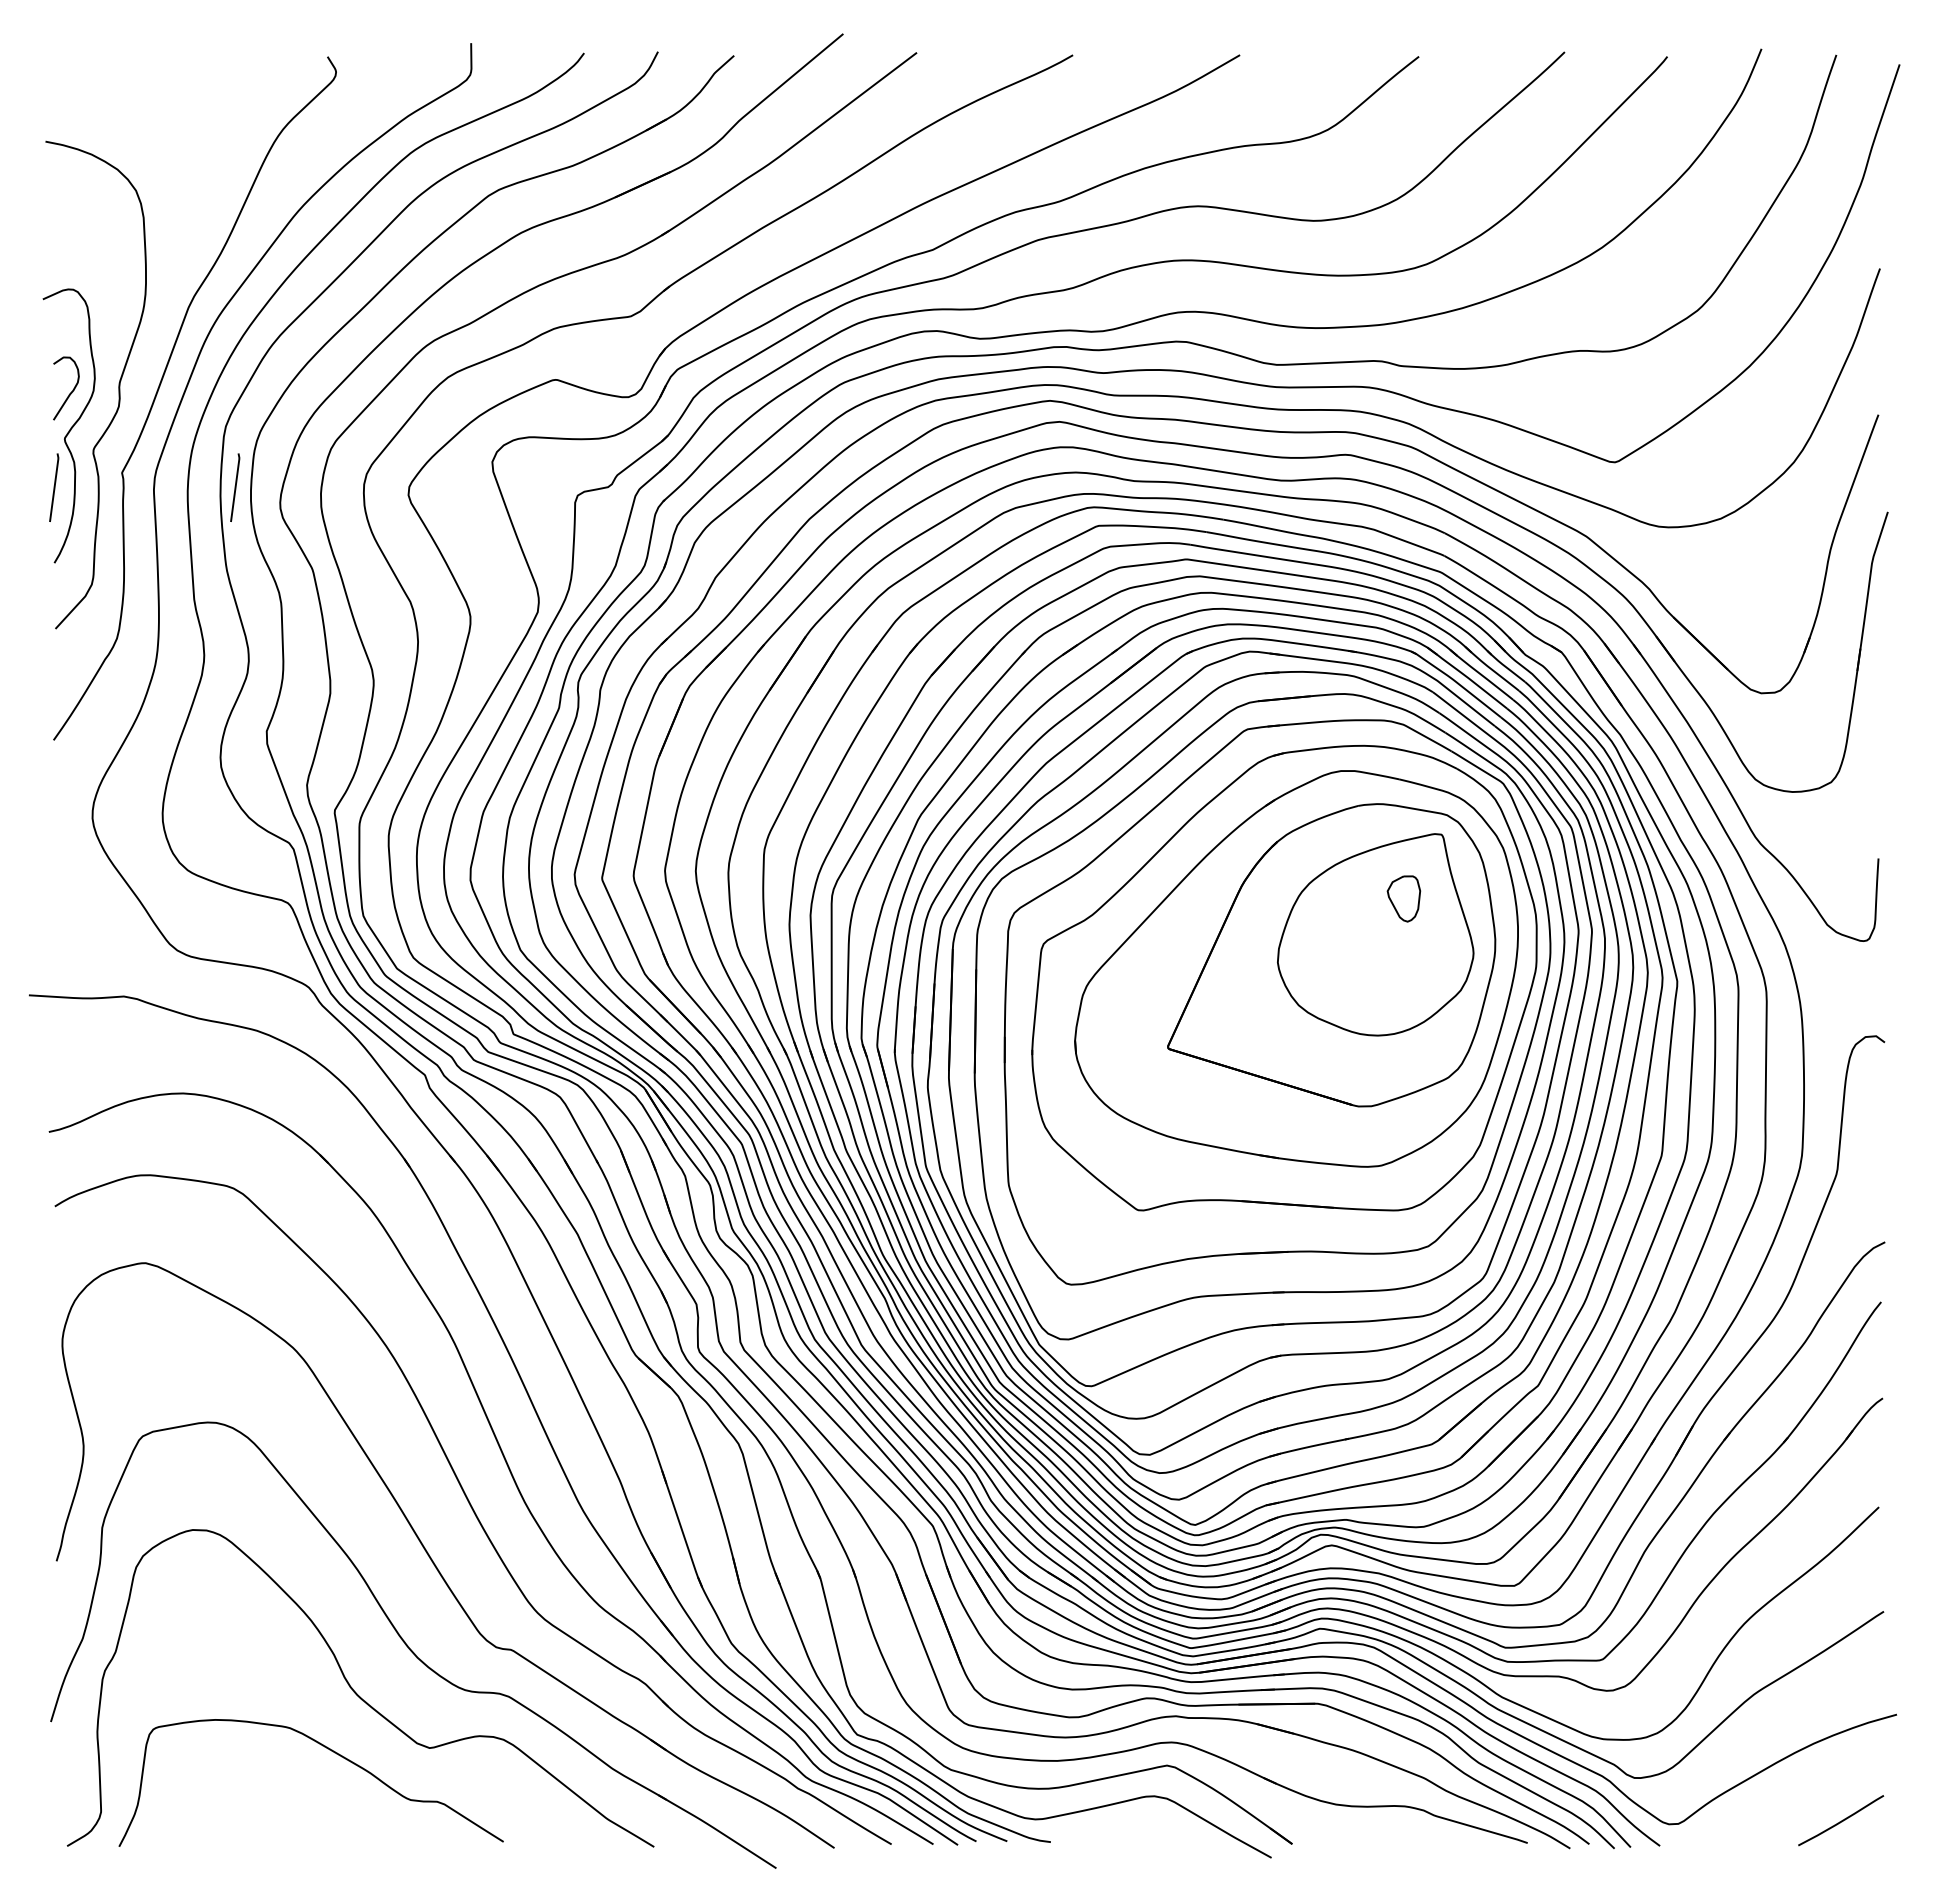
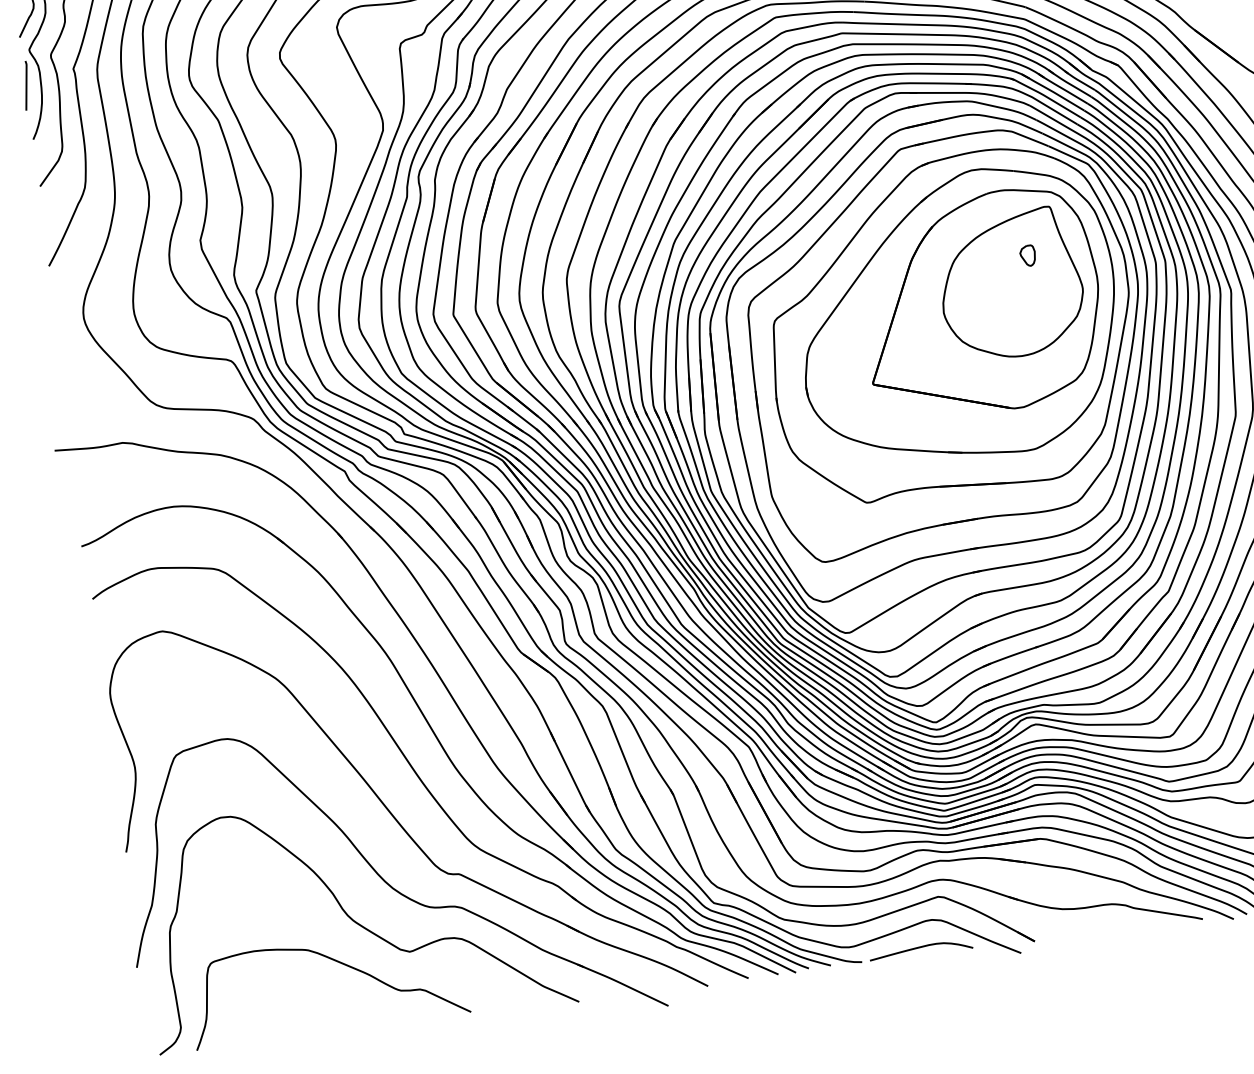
line: (235, 487) -> (155, 69), removed
part: (1403, 898) -> (1027, 255), size x0.62
curve: (1133, 1832) -> (920, 947), added

